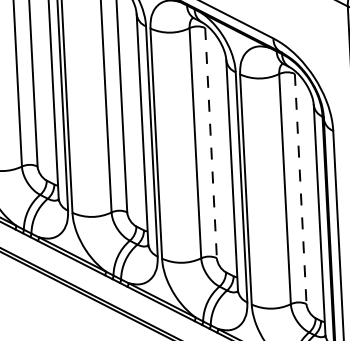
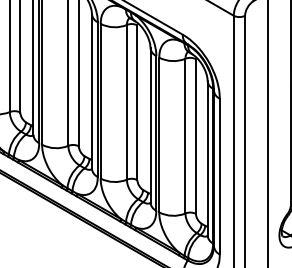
line: (211, 144) -> (137, 103), dashed -> solid
line: (300, 190) -> (195, 137), dashed -> solid

